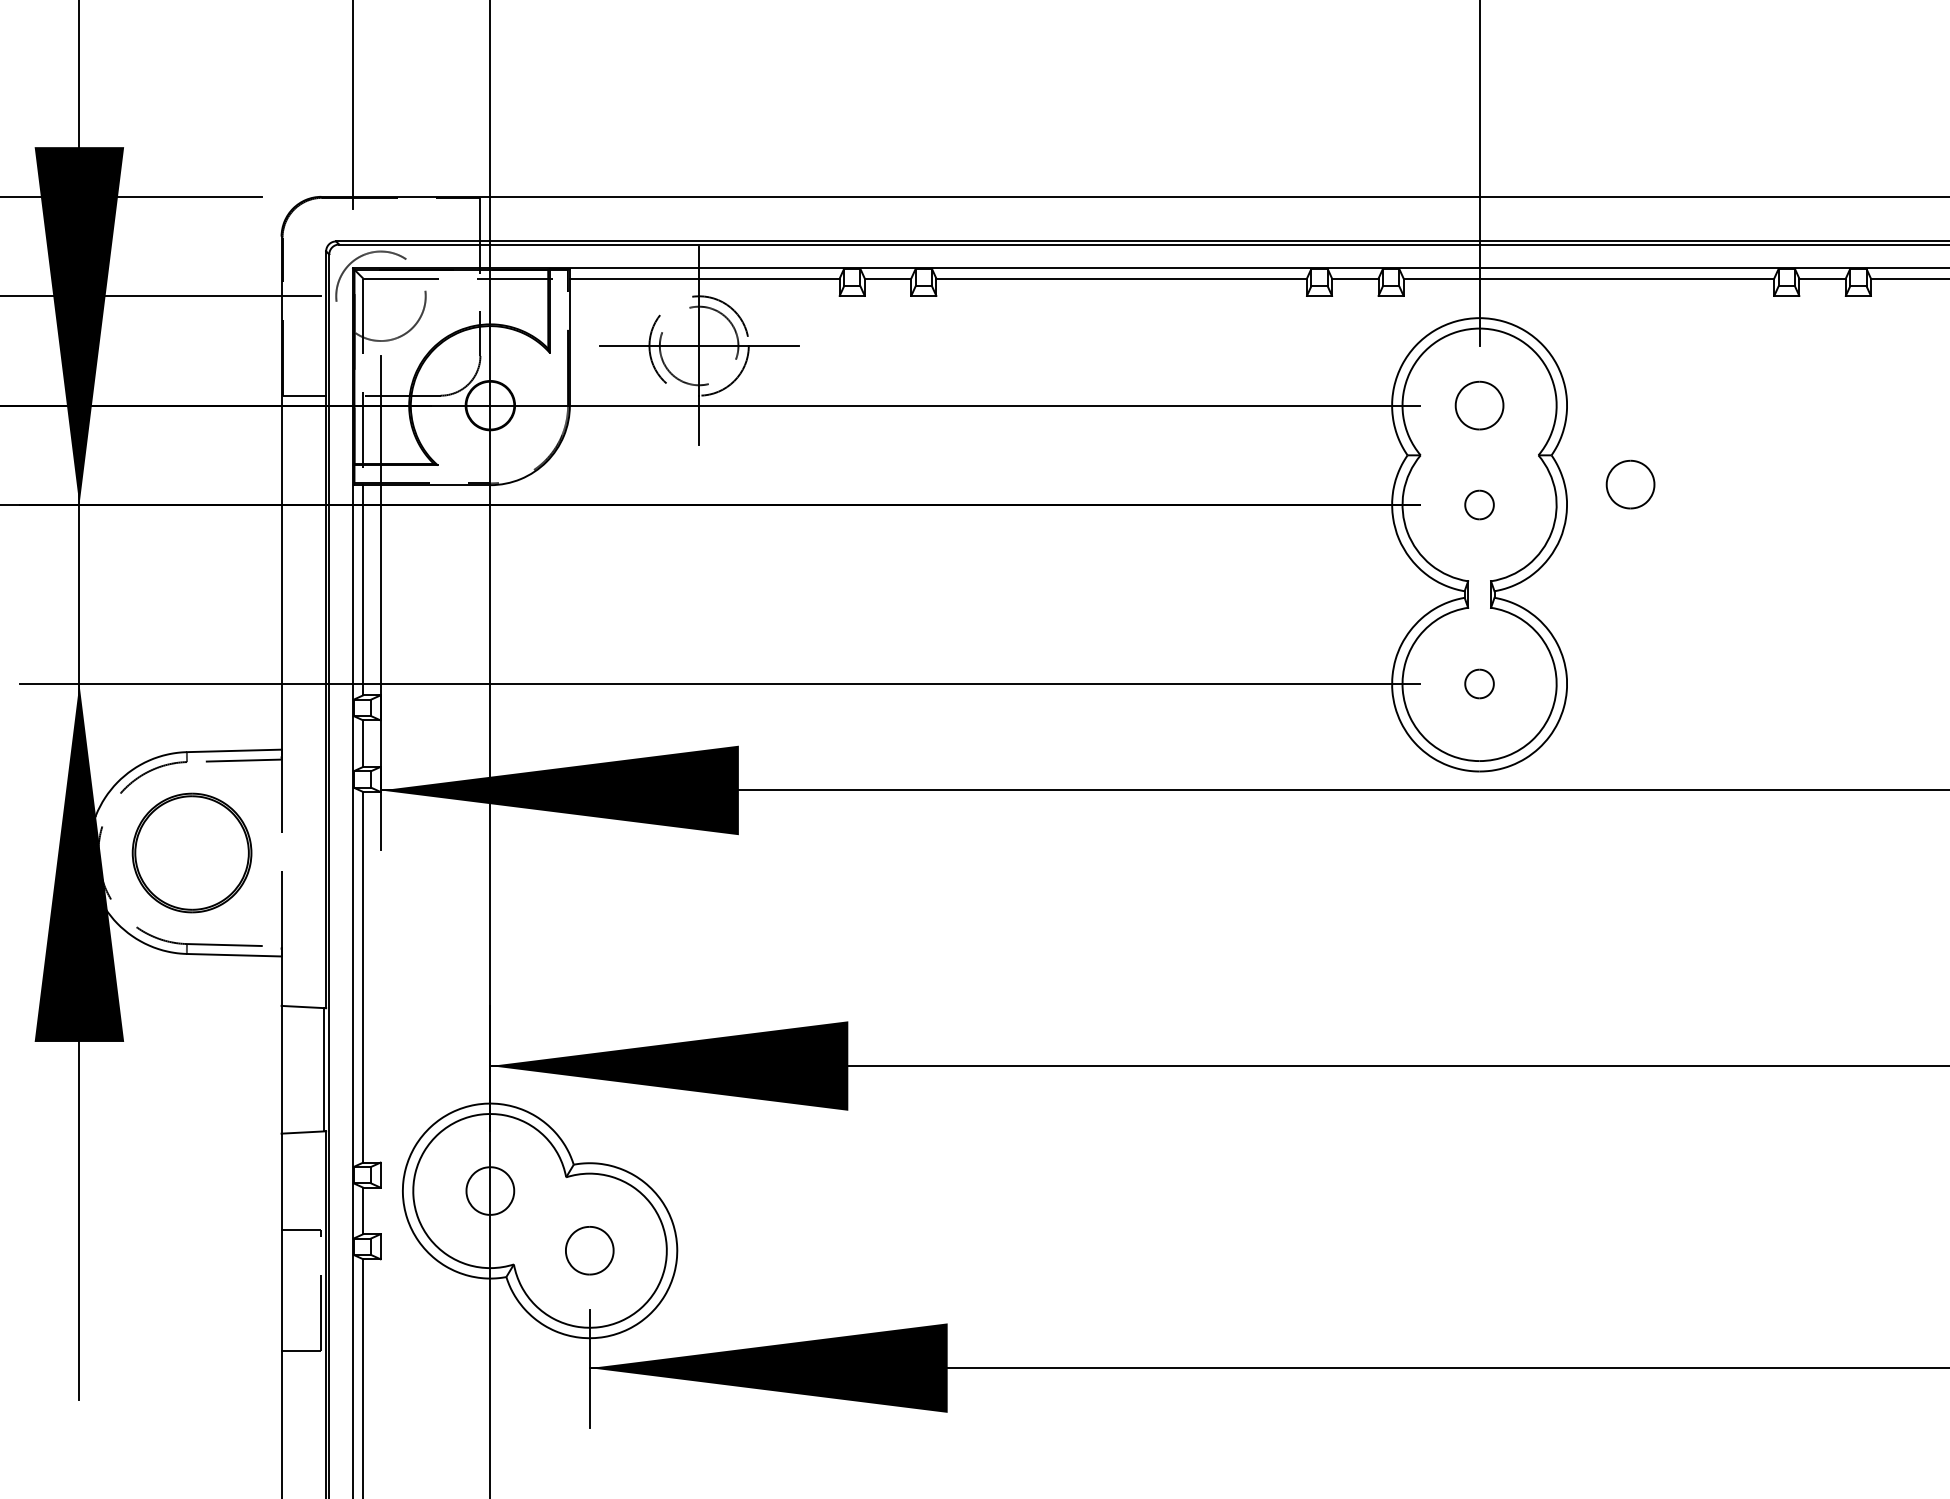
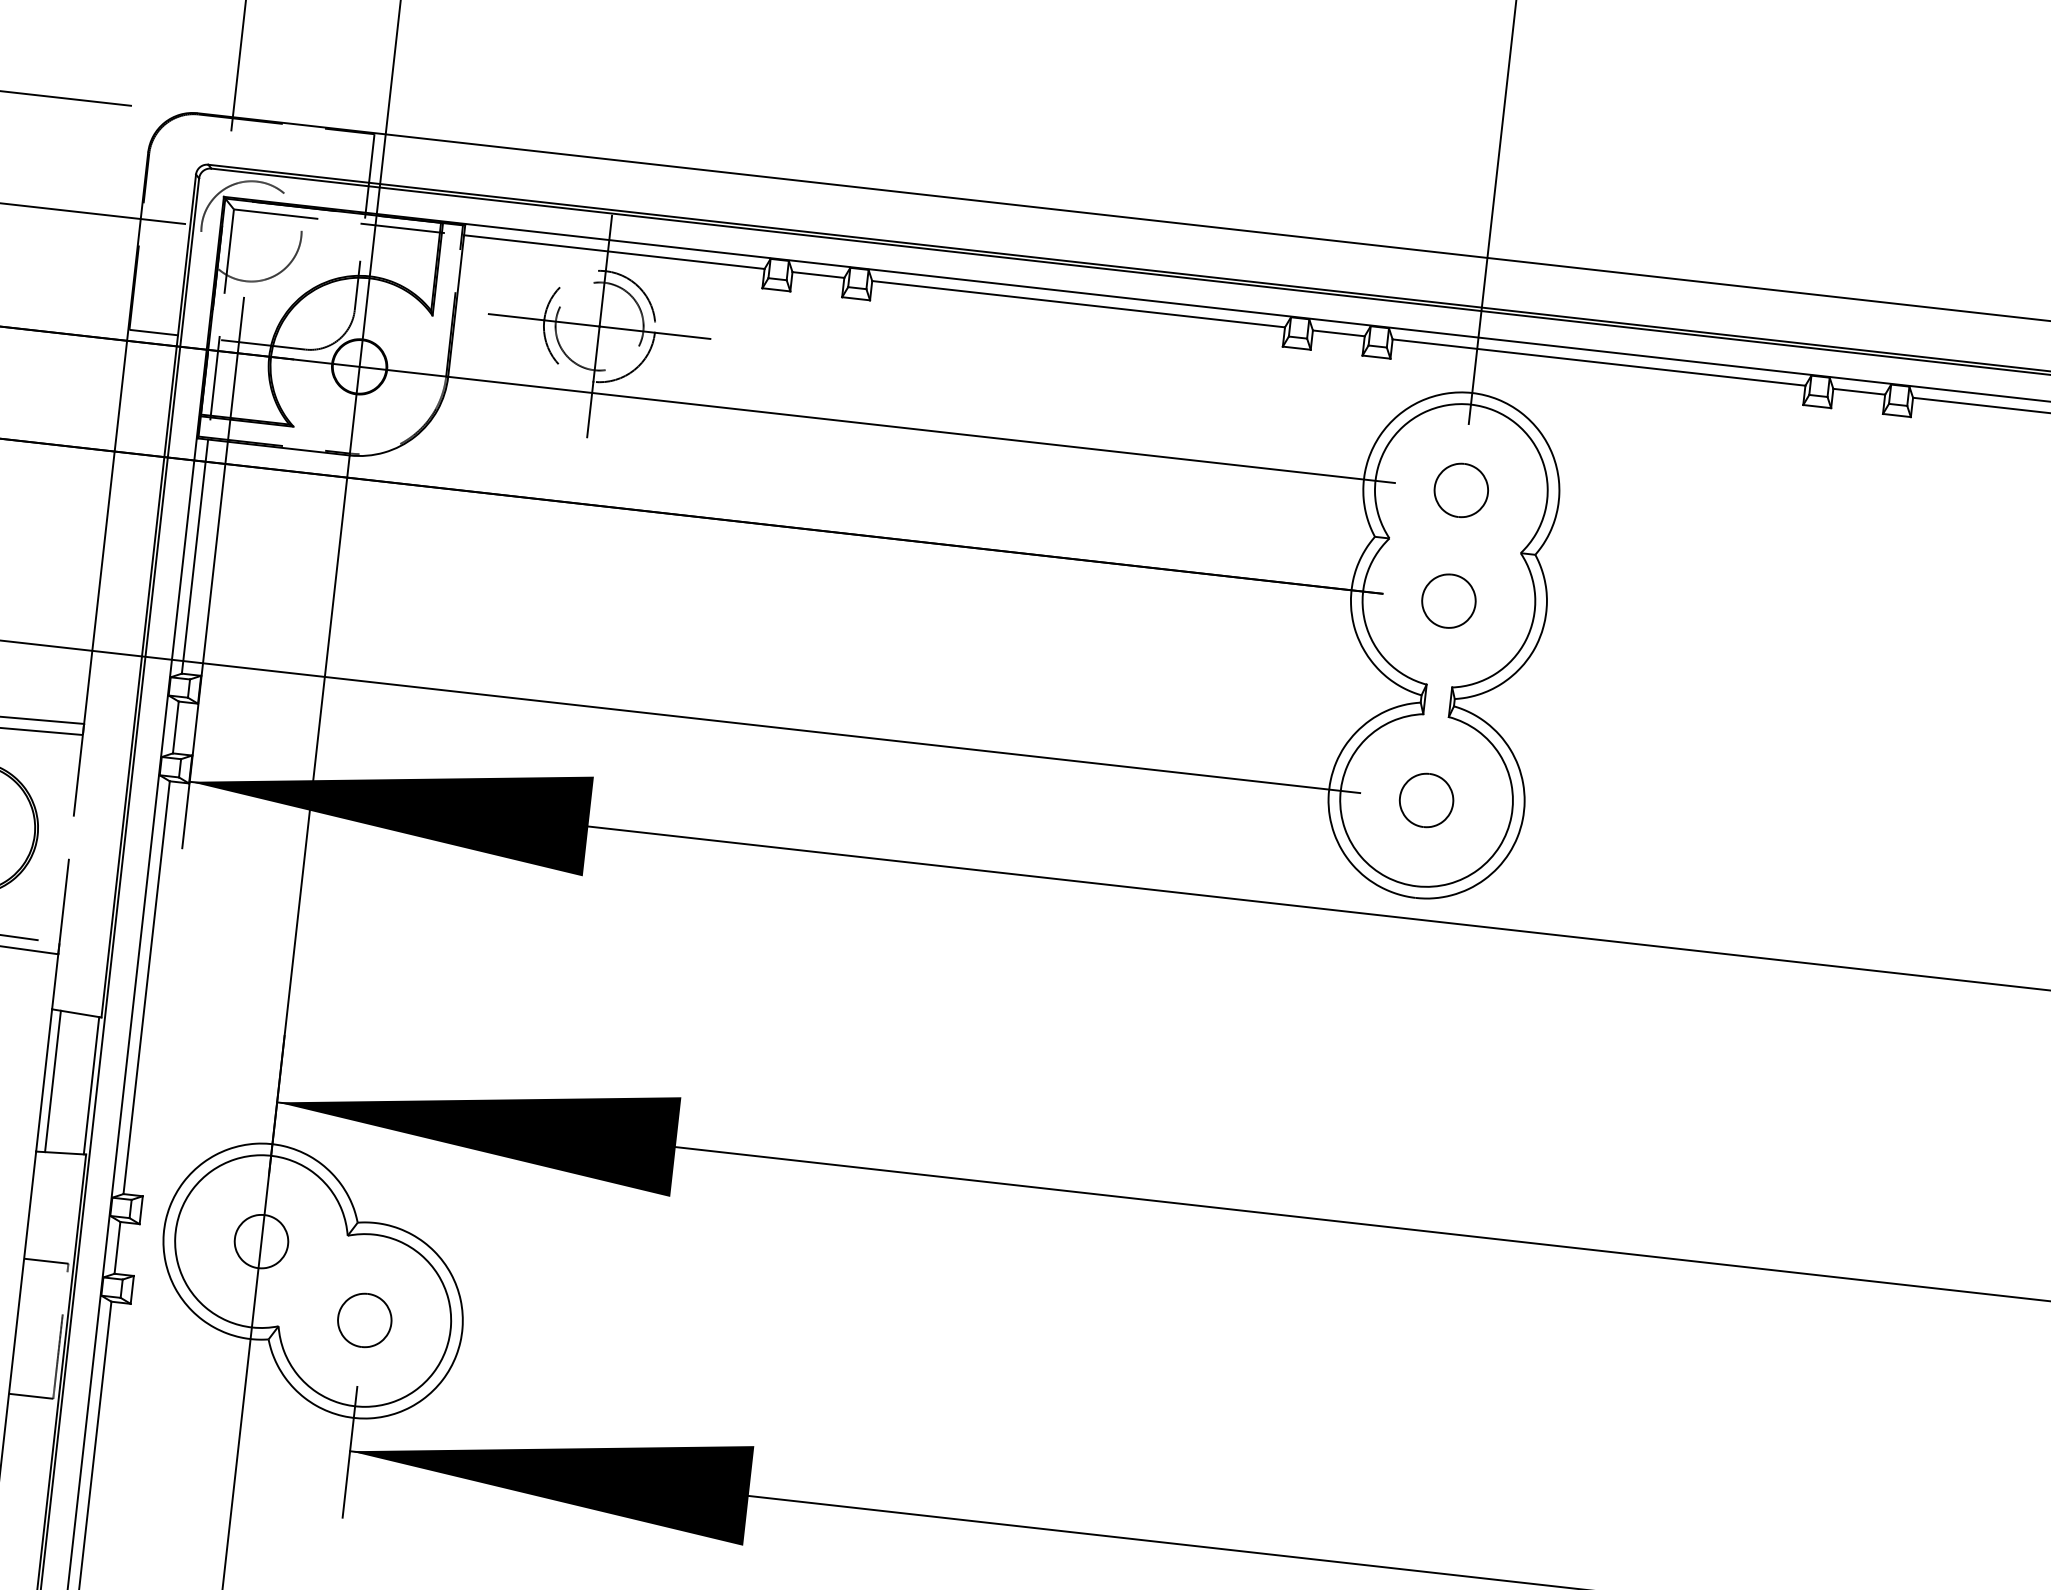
part: (1630, 484) -> (1619, 597), removed
part: (1479, 504) -> (1448, 600), size x1.67
part: (1479, 683) -> (1426, 799), size x1.67
line: (289, 1069) -> (53, 1081), added

